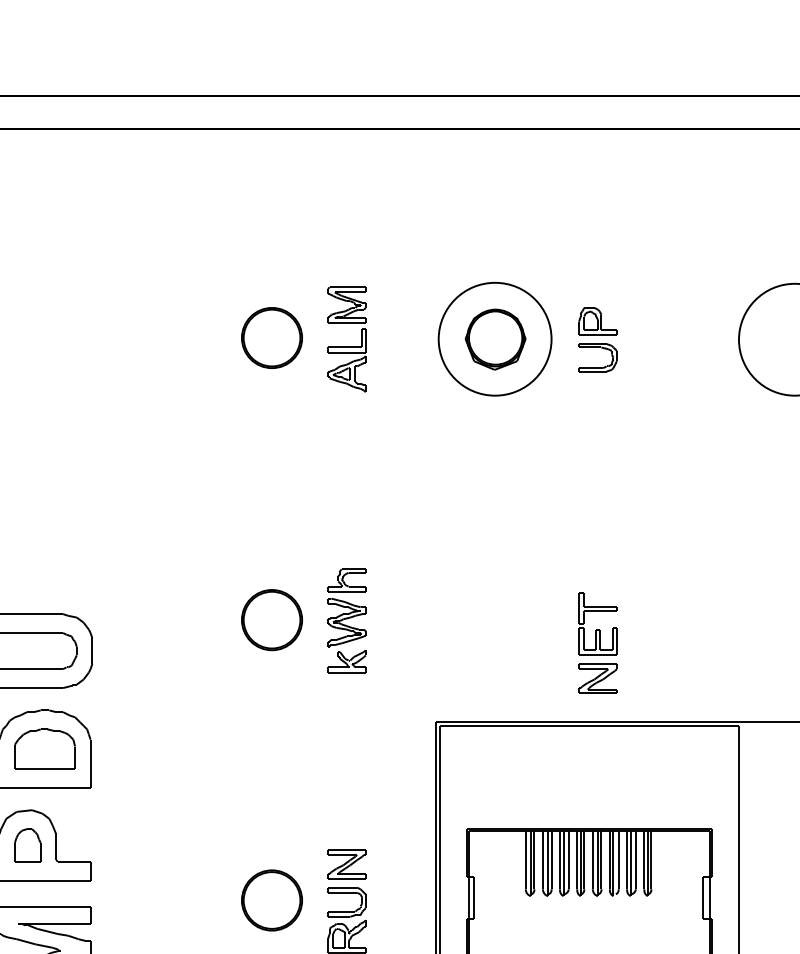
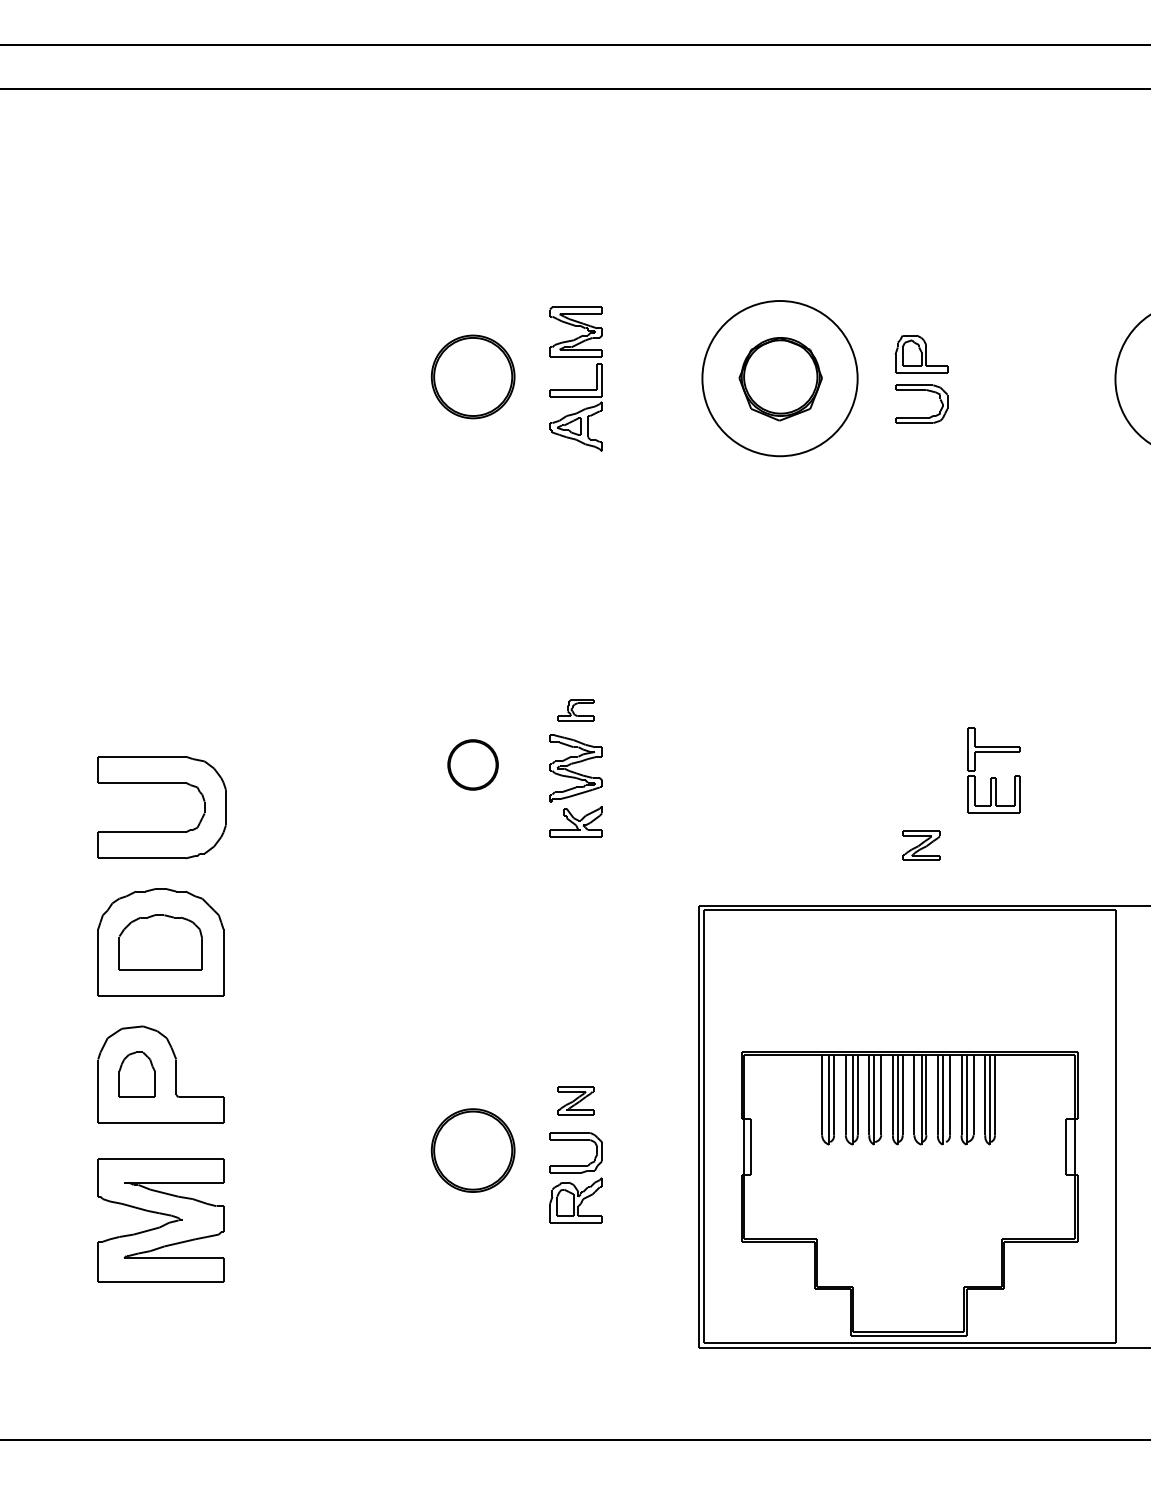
part: (346, 580) -> (575, 710), size x0.7
part: (271, 619) -> (472, 764), size x0.6
part: (597, 629) -> (993, 777), moved
part: (597, 678) -> (921, 845), size x0.7
part: (346, 864) -> (575, 1100), size x0.7

